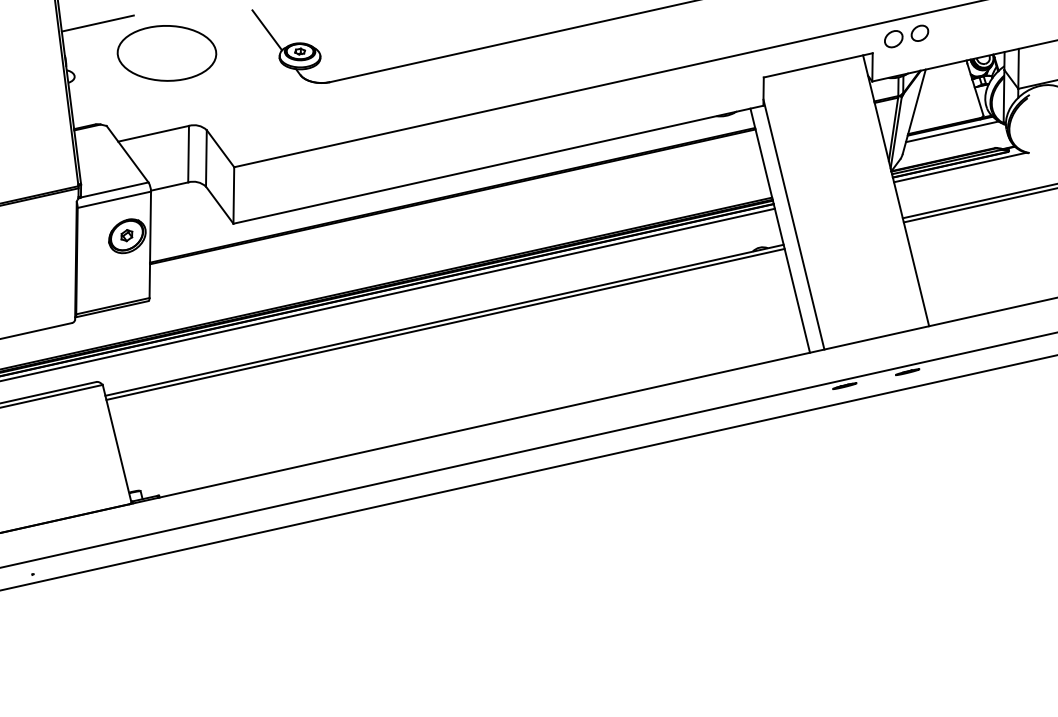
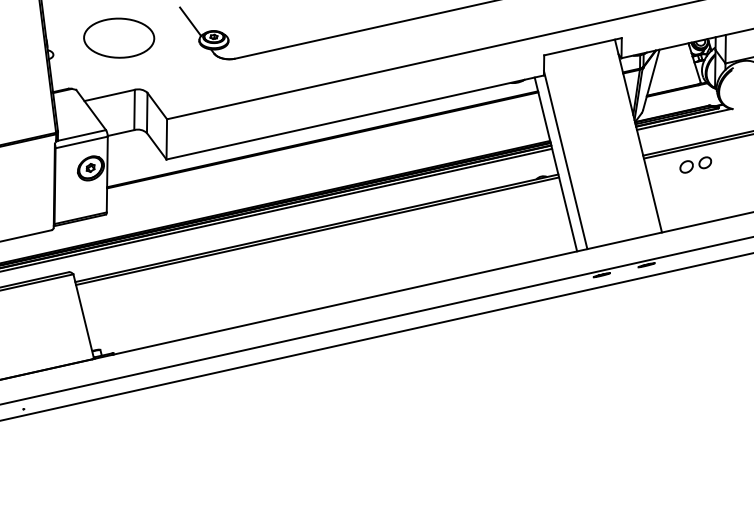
line: (97, 23) -> (69, 16), removed
part: (906, 36) -> (695, 165), moved
line: (951, 131) -> (677, 93), removed

